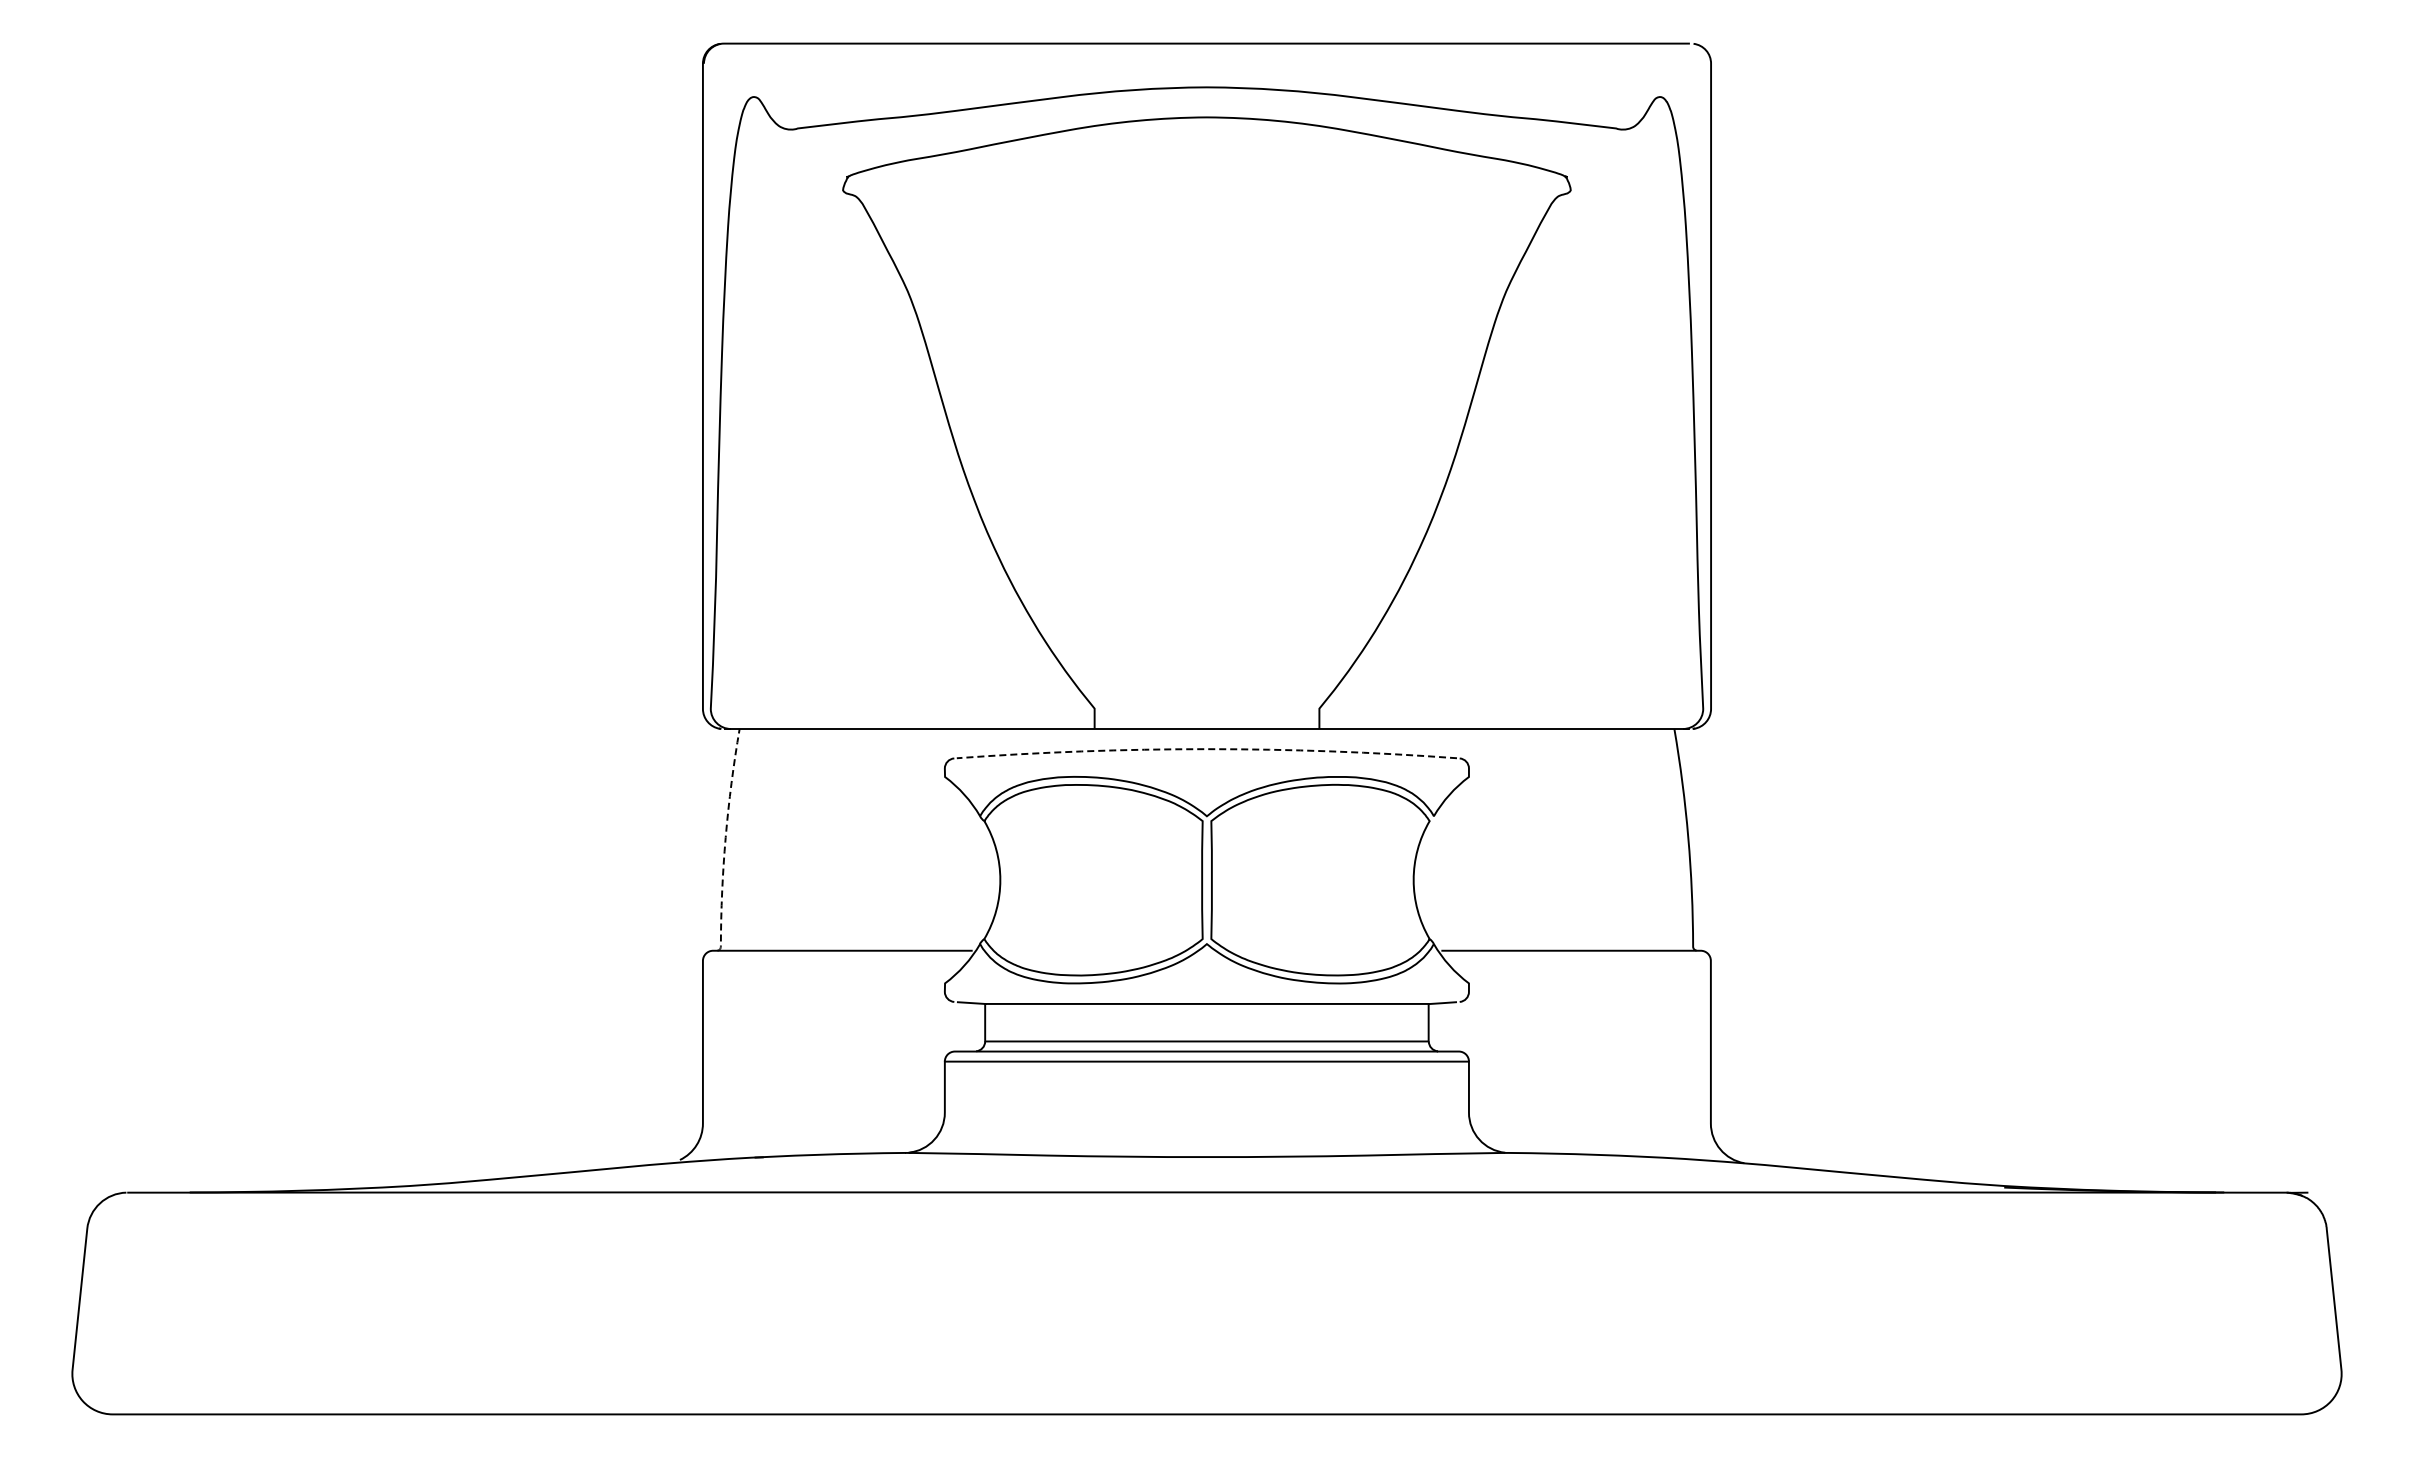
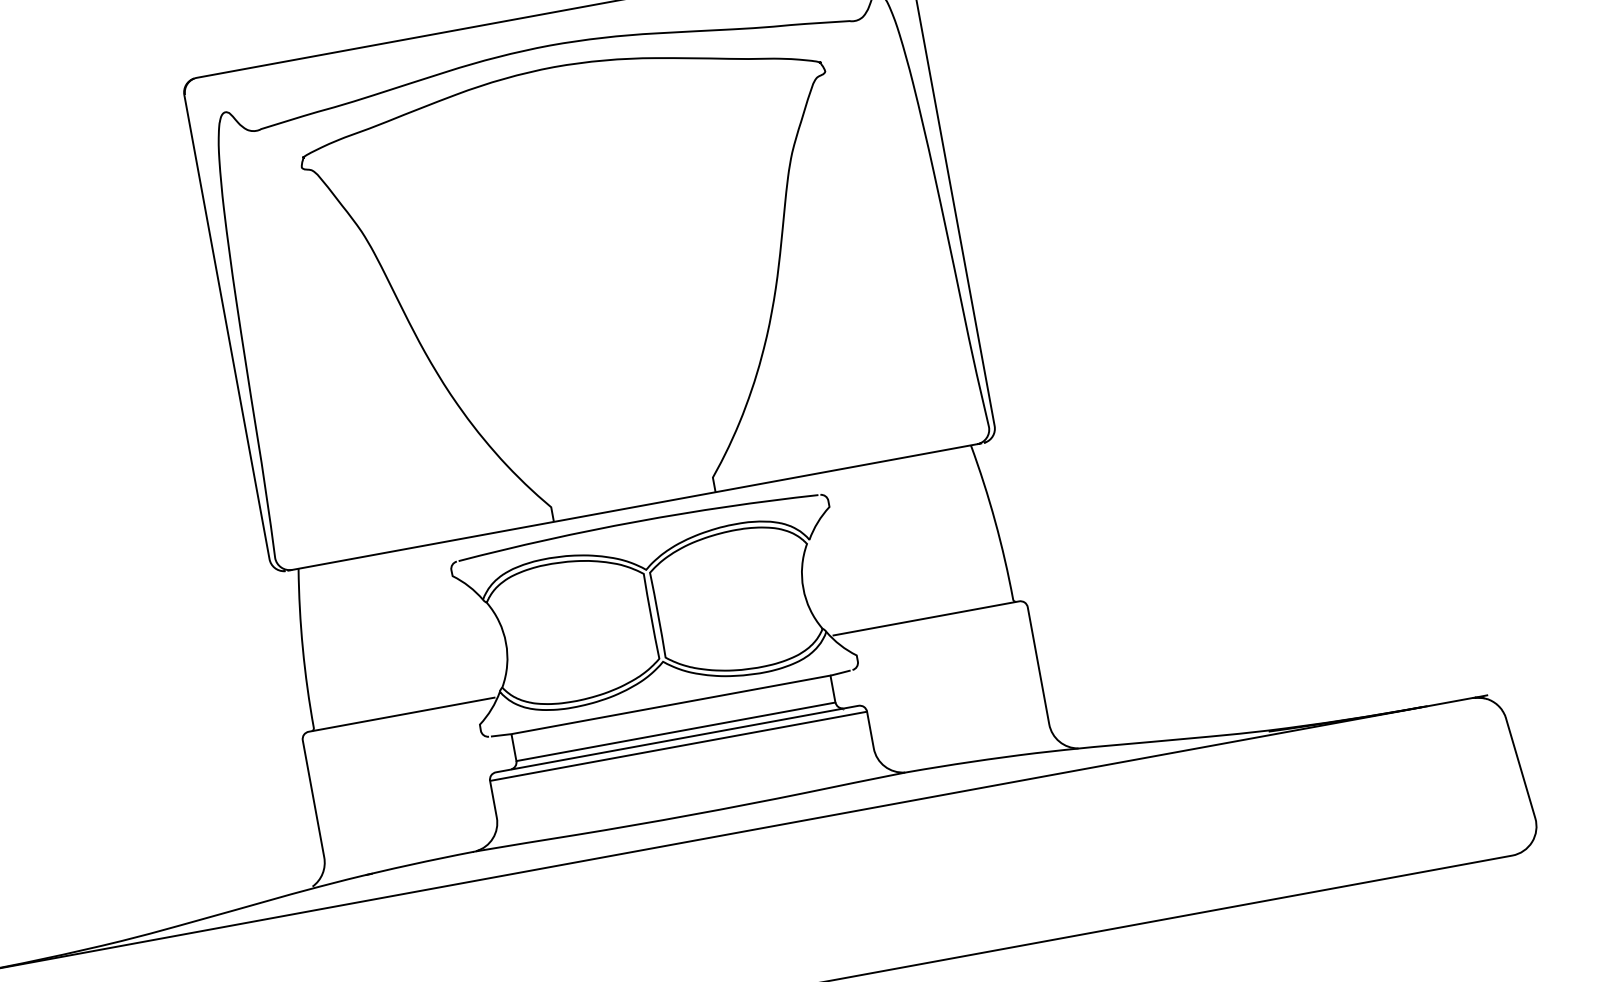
arc: (1206, 749) -> (637, 521), dashed -> solid
line: (725, 842) -> (303, 652), dashed -> solid

